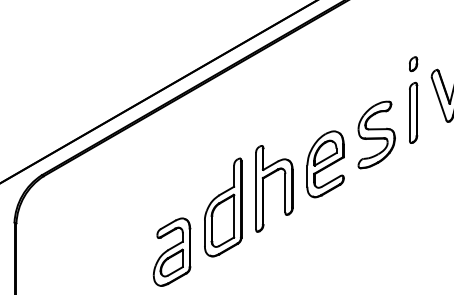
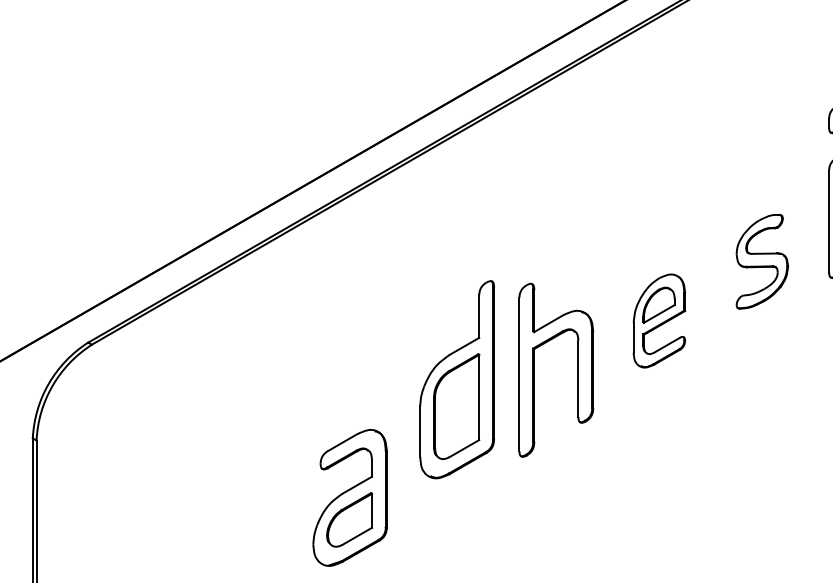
part: (376, 134) -> (761, 260), size x0.7
part: (325, 164) -> (659, 321), size x0.7
part: (223, 207) -> (457, 379), moved

